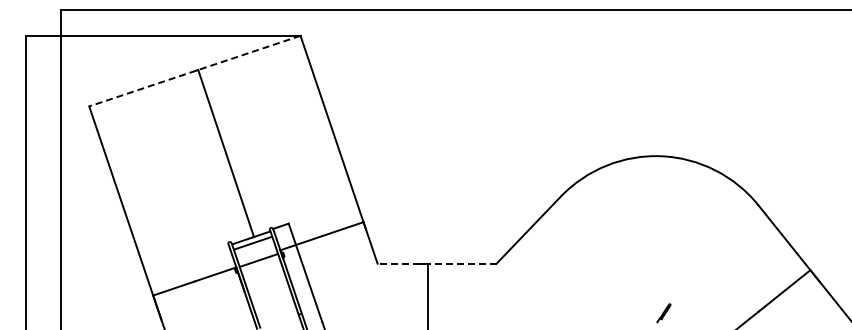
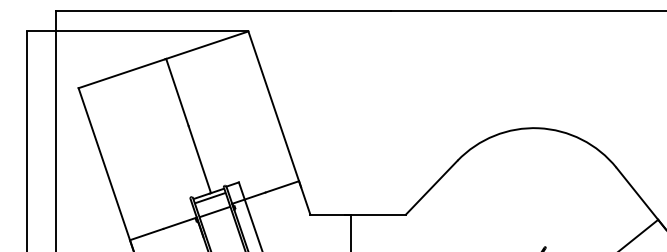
line: (194, 71) -> (163, 60), dashed -> solid
line: (437, 263) -> (358, 214), dashed -> solid

